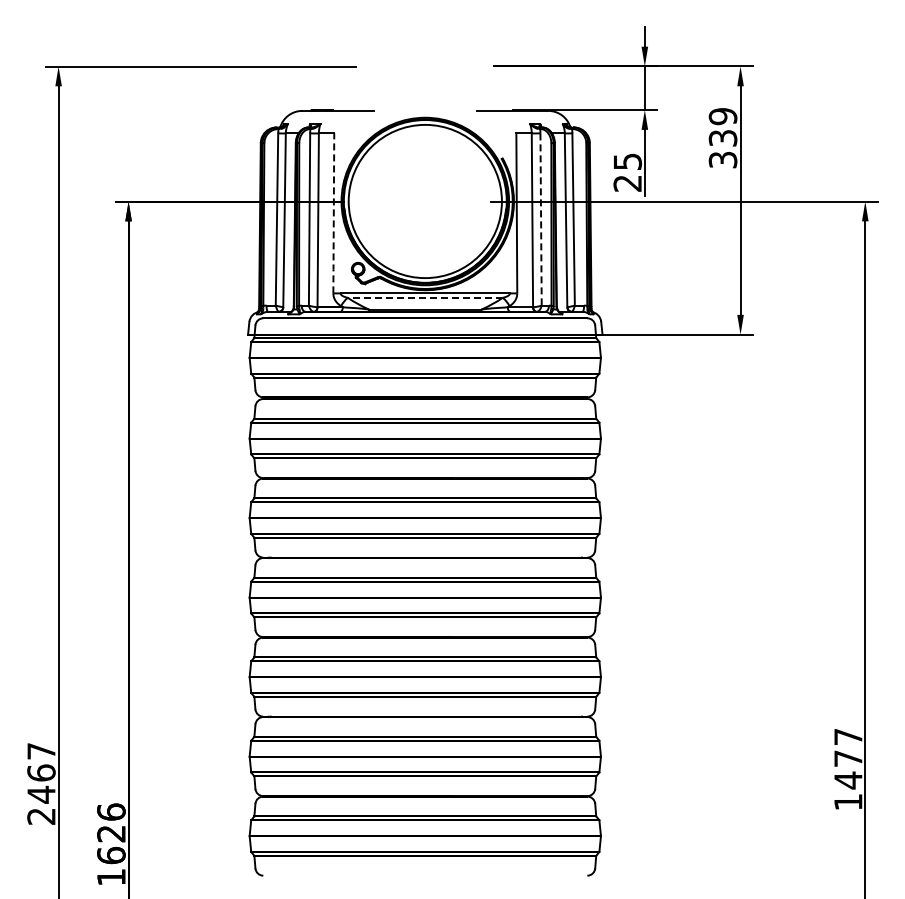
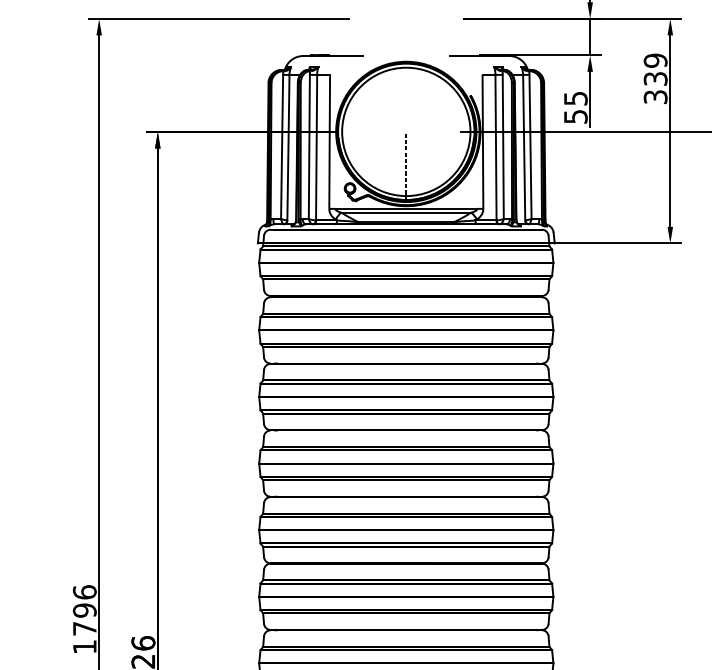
text: (627, 183) -> (575, 116), 25 -> 55
line: (333, 212) -> (329, 141), dashed -> solid
line: (541, 219) -> (503, 146), dashed -> solid
line: (425, 243) -> (406, 167), added
line: (424, 297) -> (405, 212), dashed -> solid
text: (41, 783) -> (84, 619), 2467 -> 1796

